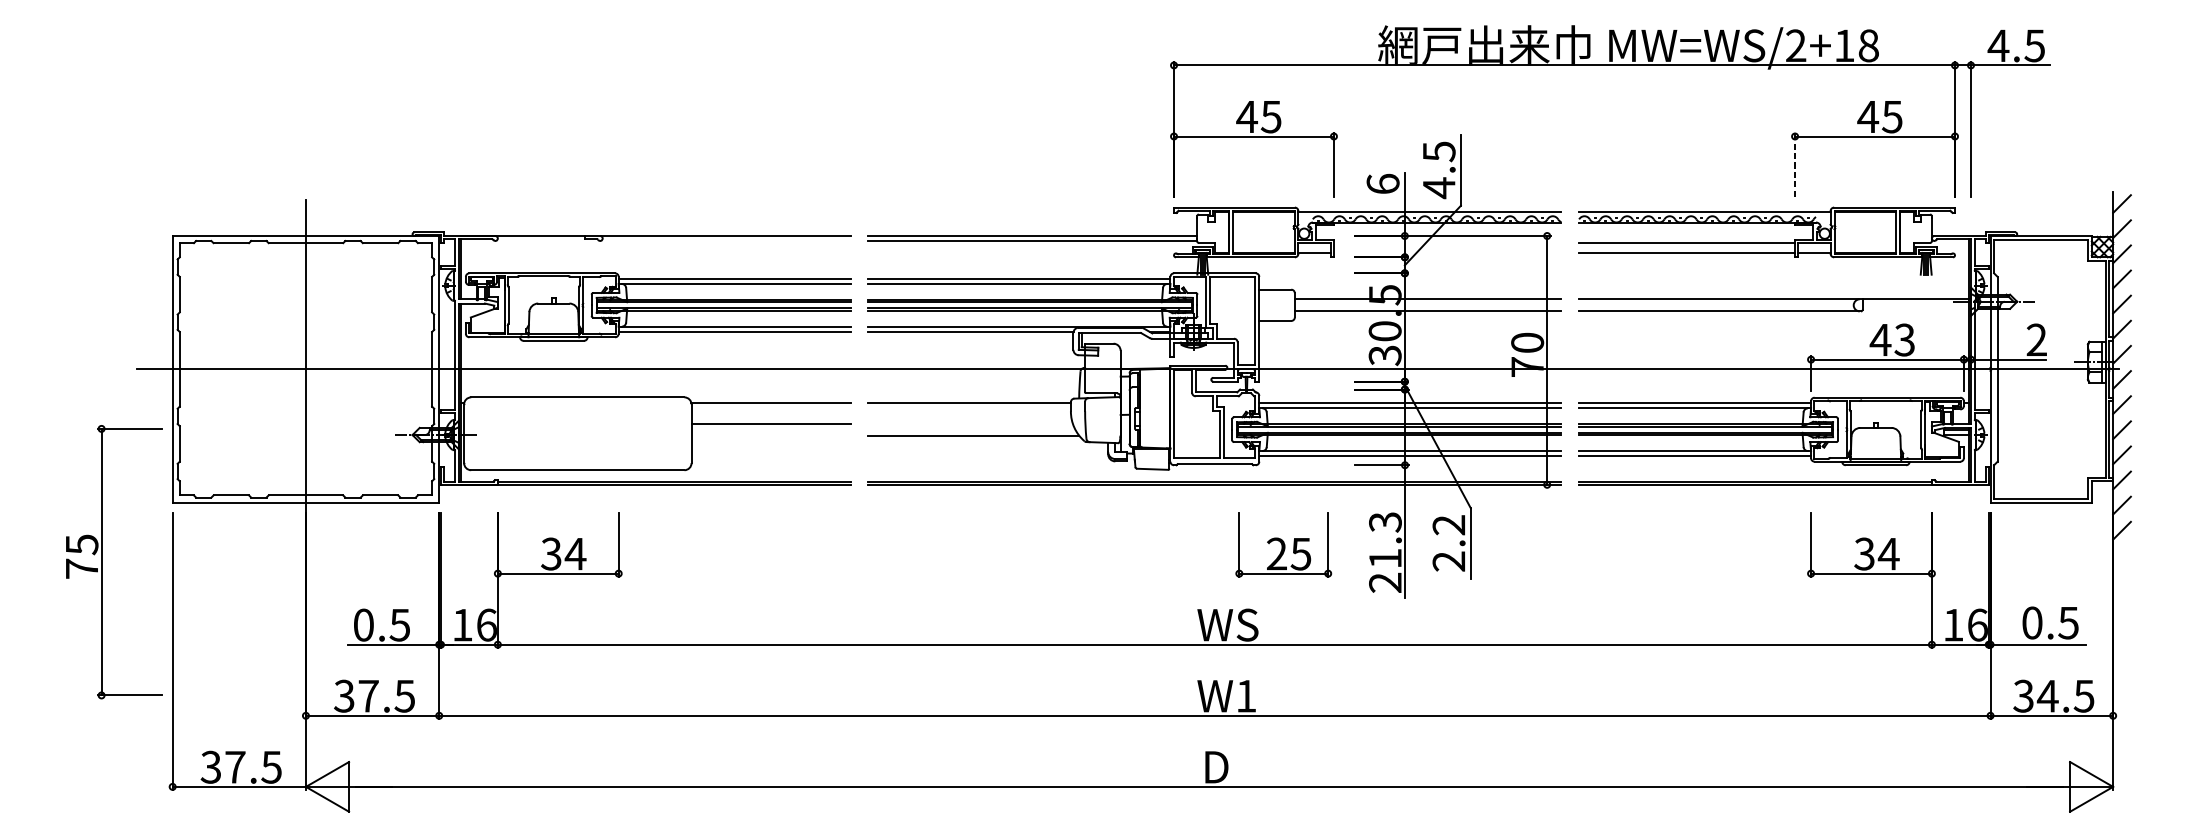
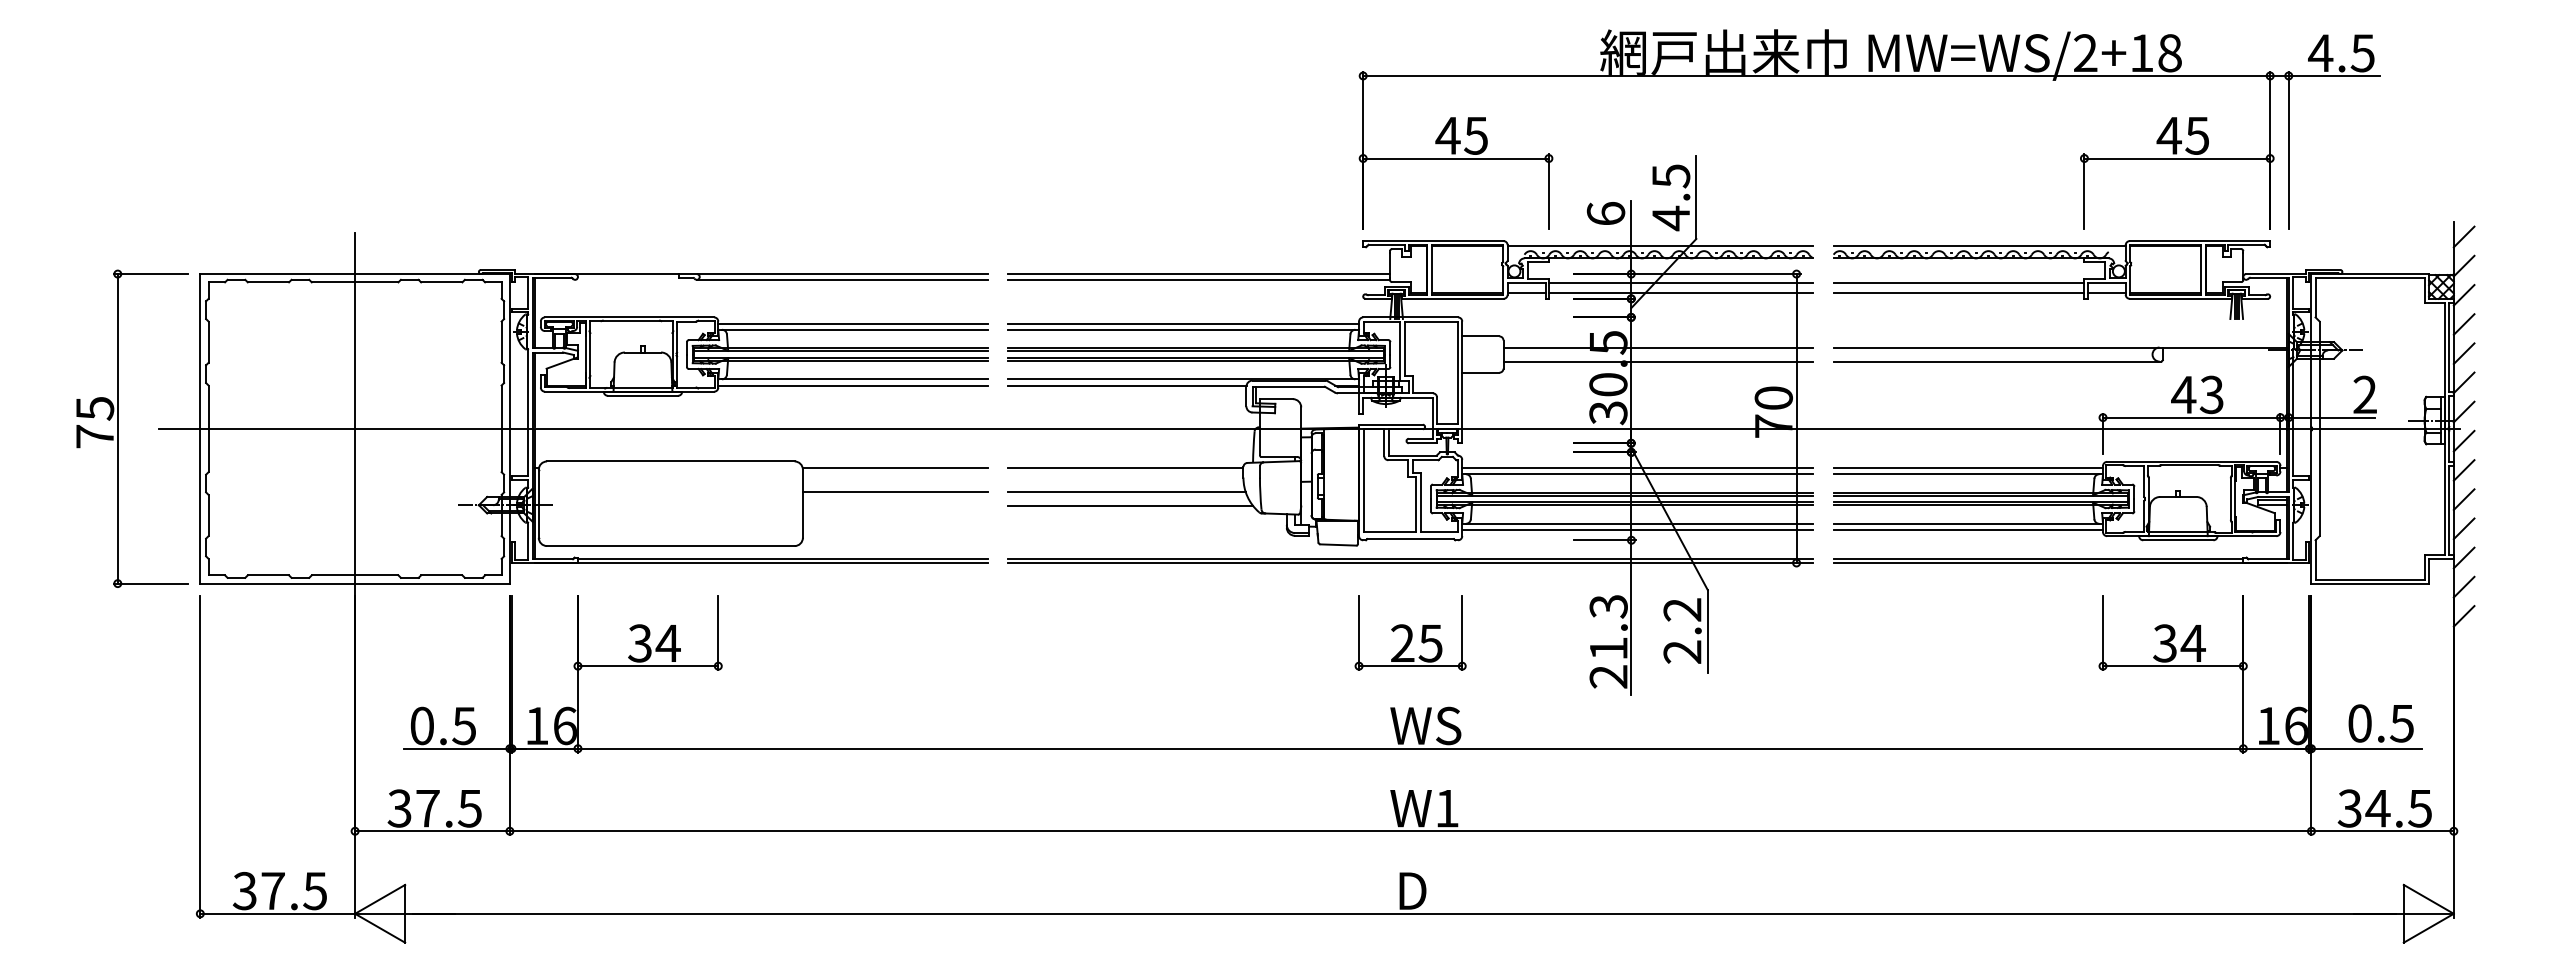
line: (1795, 164) -> (2084, 191), dashed -> solid
line: (724, 240) -> (841, 279), added
line: (1447, 243) -> (1680, 282), added
line: (1447, 252) -> (1680, 293), added
line: (970, 424) -> (1126, 492), added
part: (1283, 544) -> (1410, 632), moved
part: (102, 561) -> (118, 428), moved

